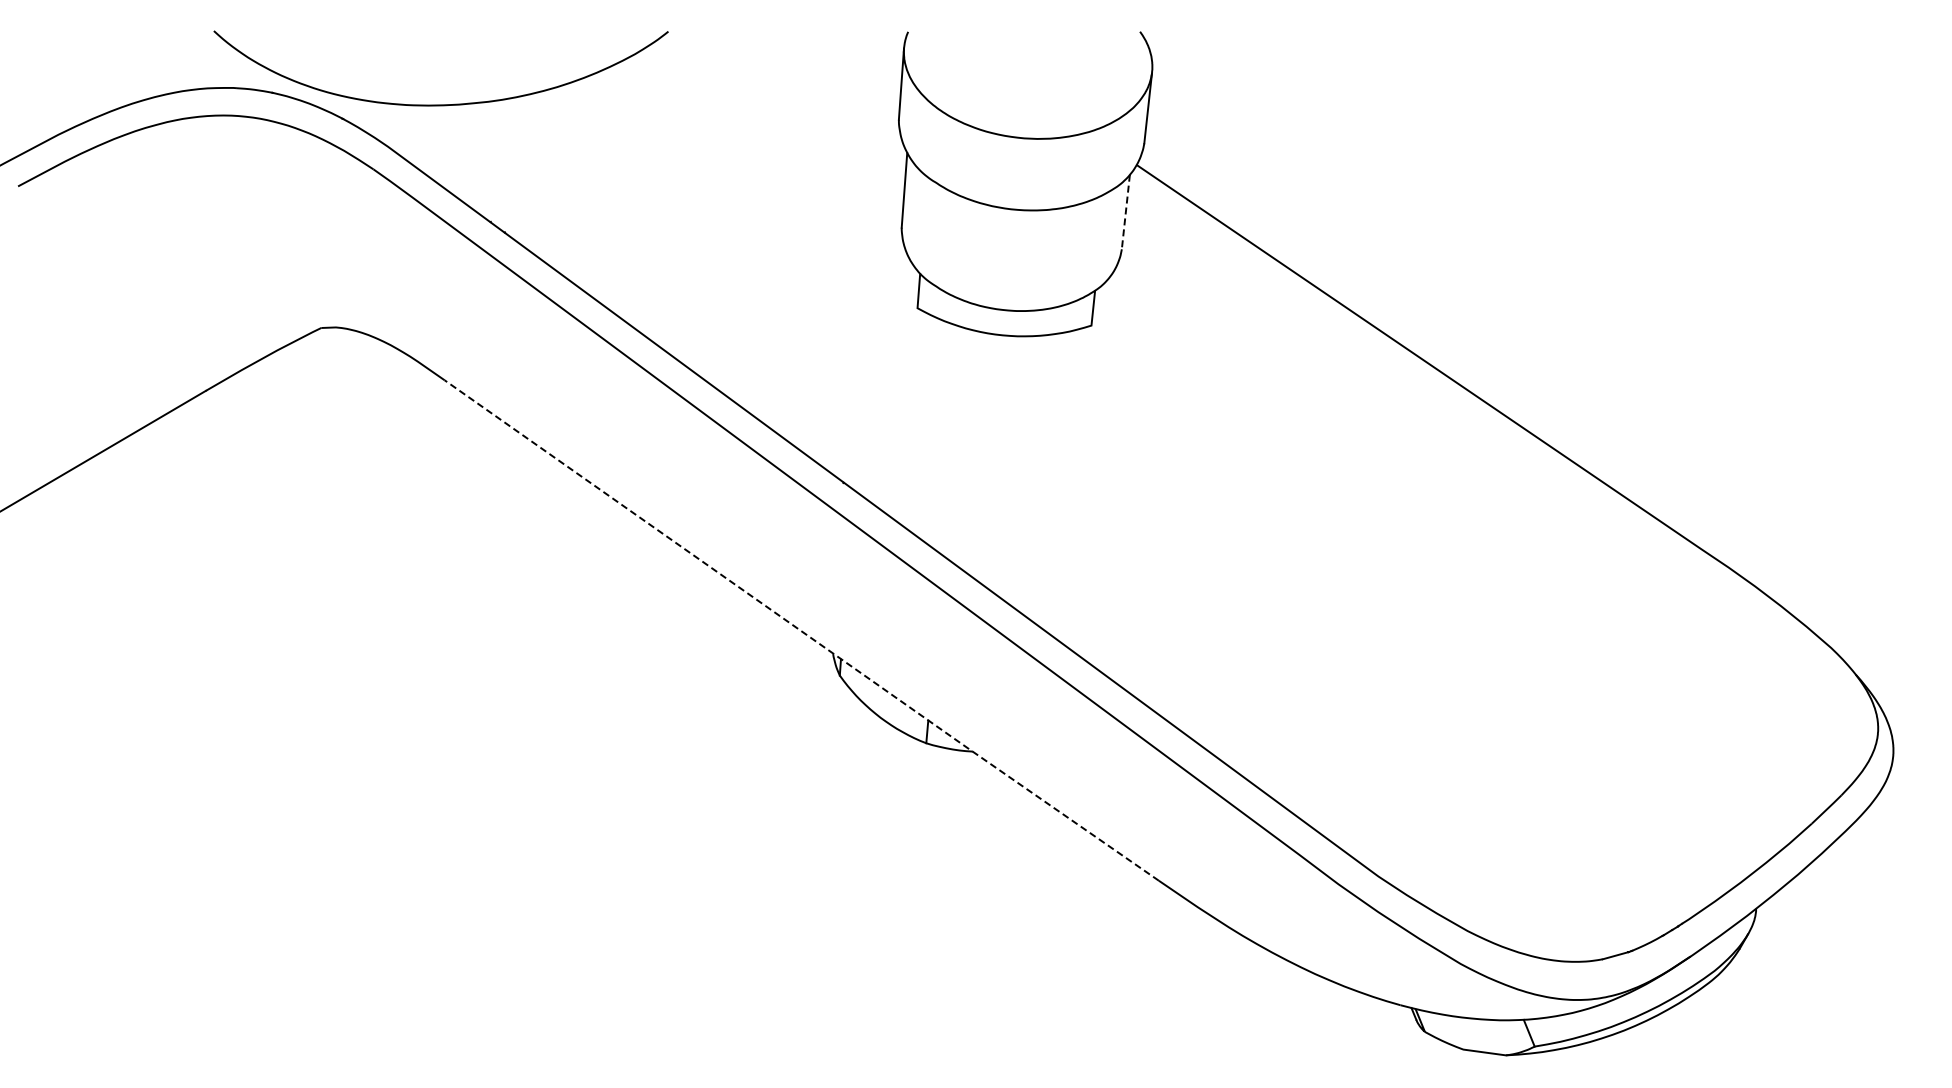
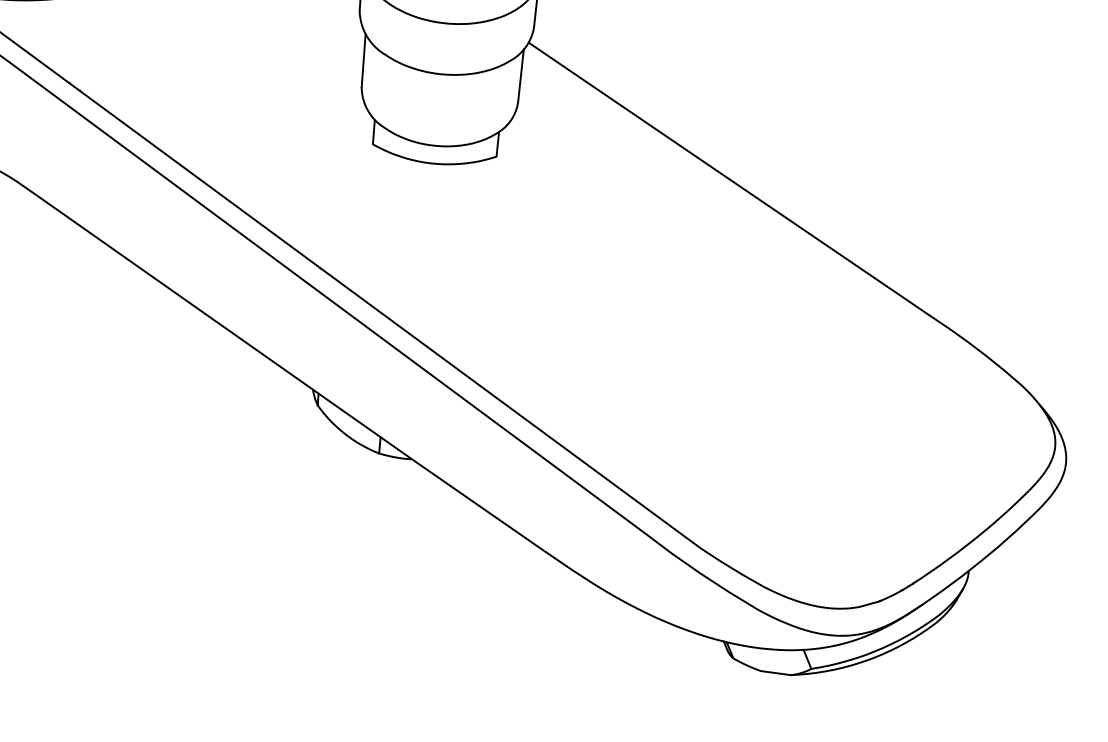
line: (1125, 212) -> (520, 76), dashed -> solid
line: (801, 631) -> (290, 374), dashed -> solid

